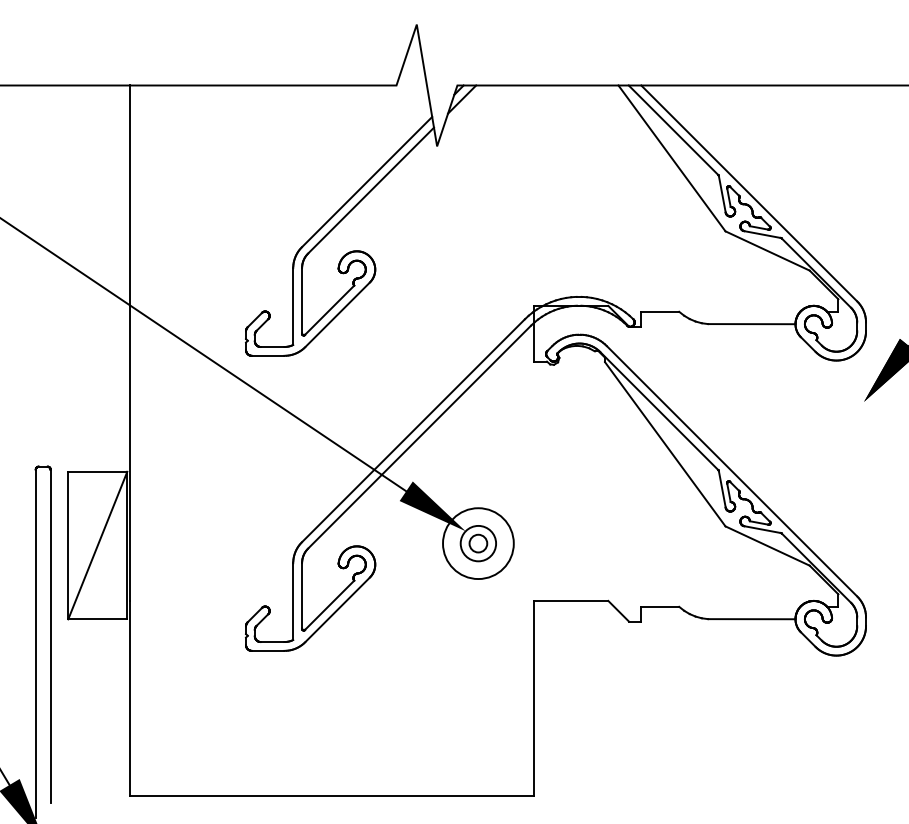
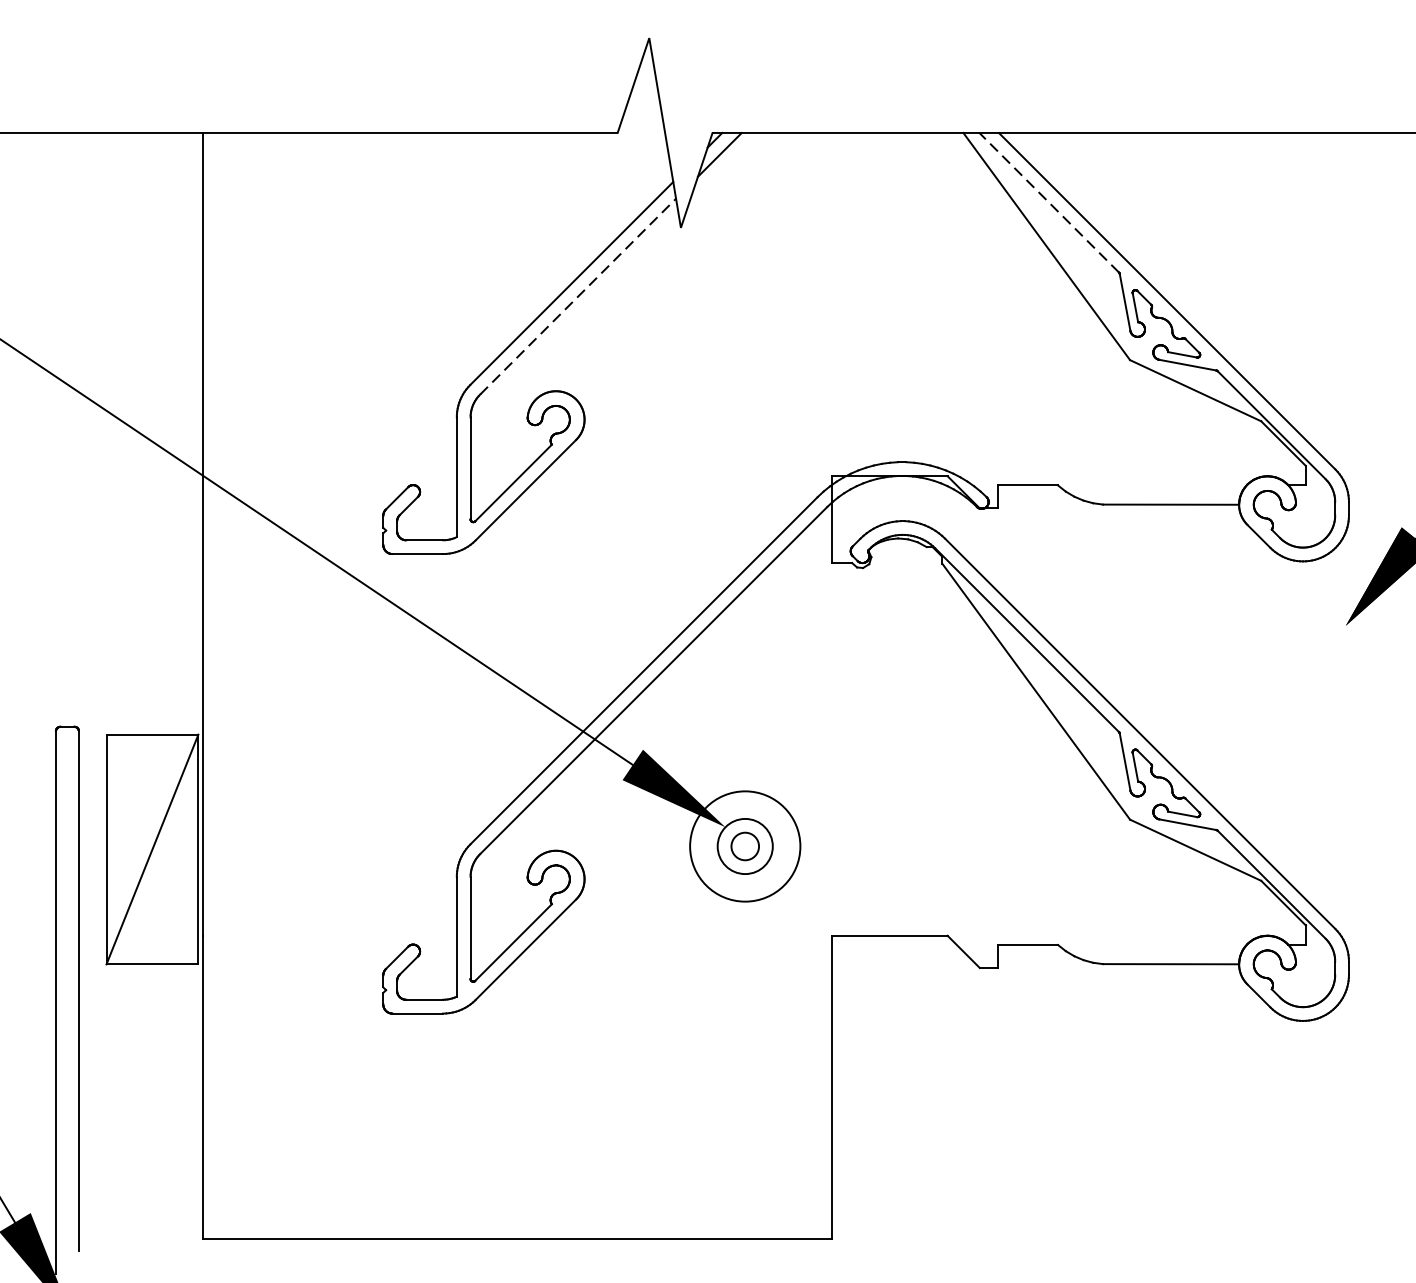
line: (673, 129) -> (1049, 201), solid -> dashed
line: (371, 190) -> (578, 296), solid -> dashed

